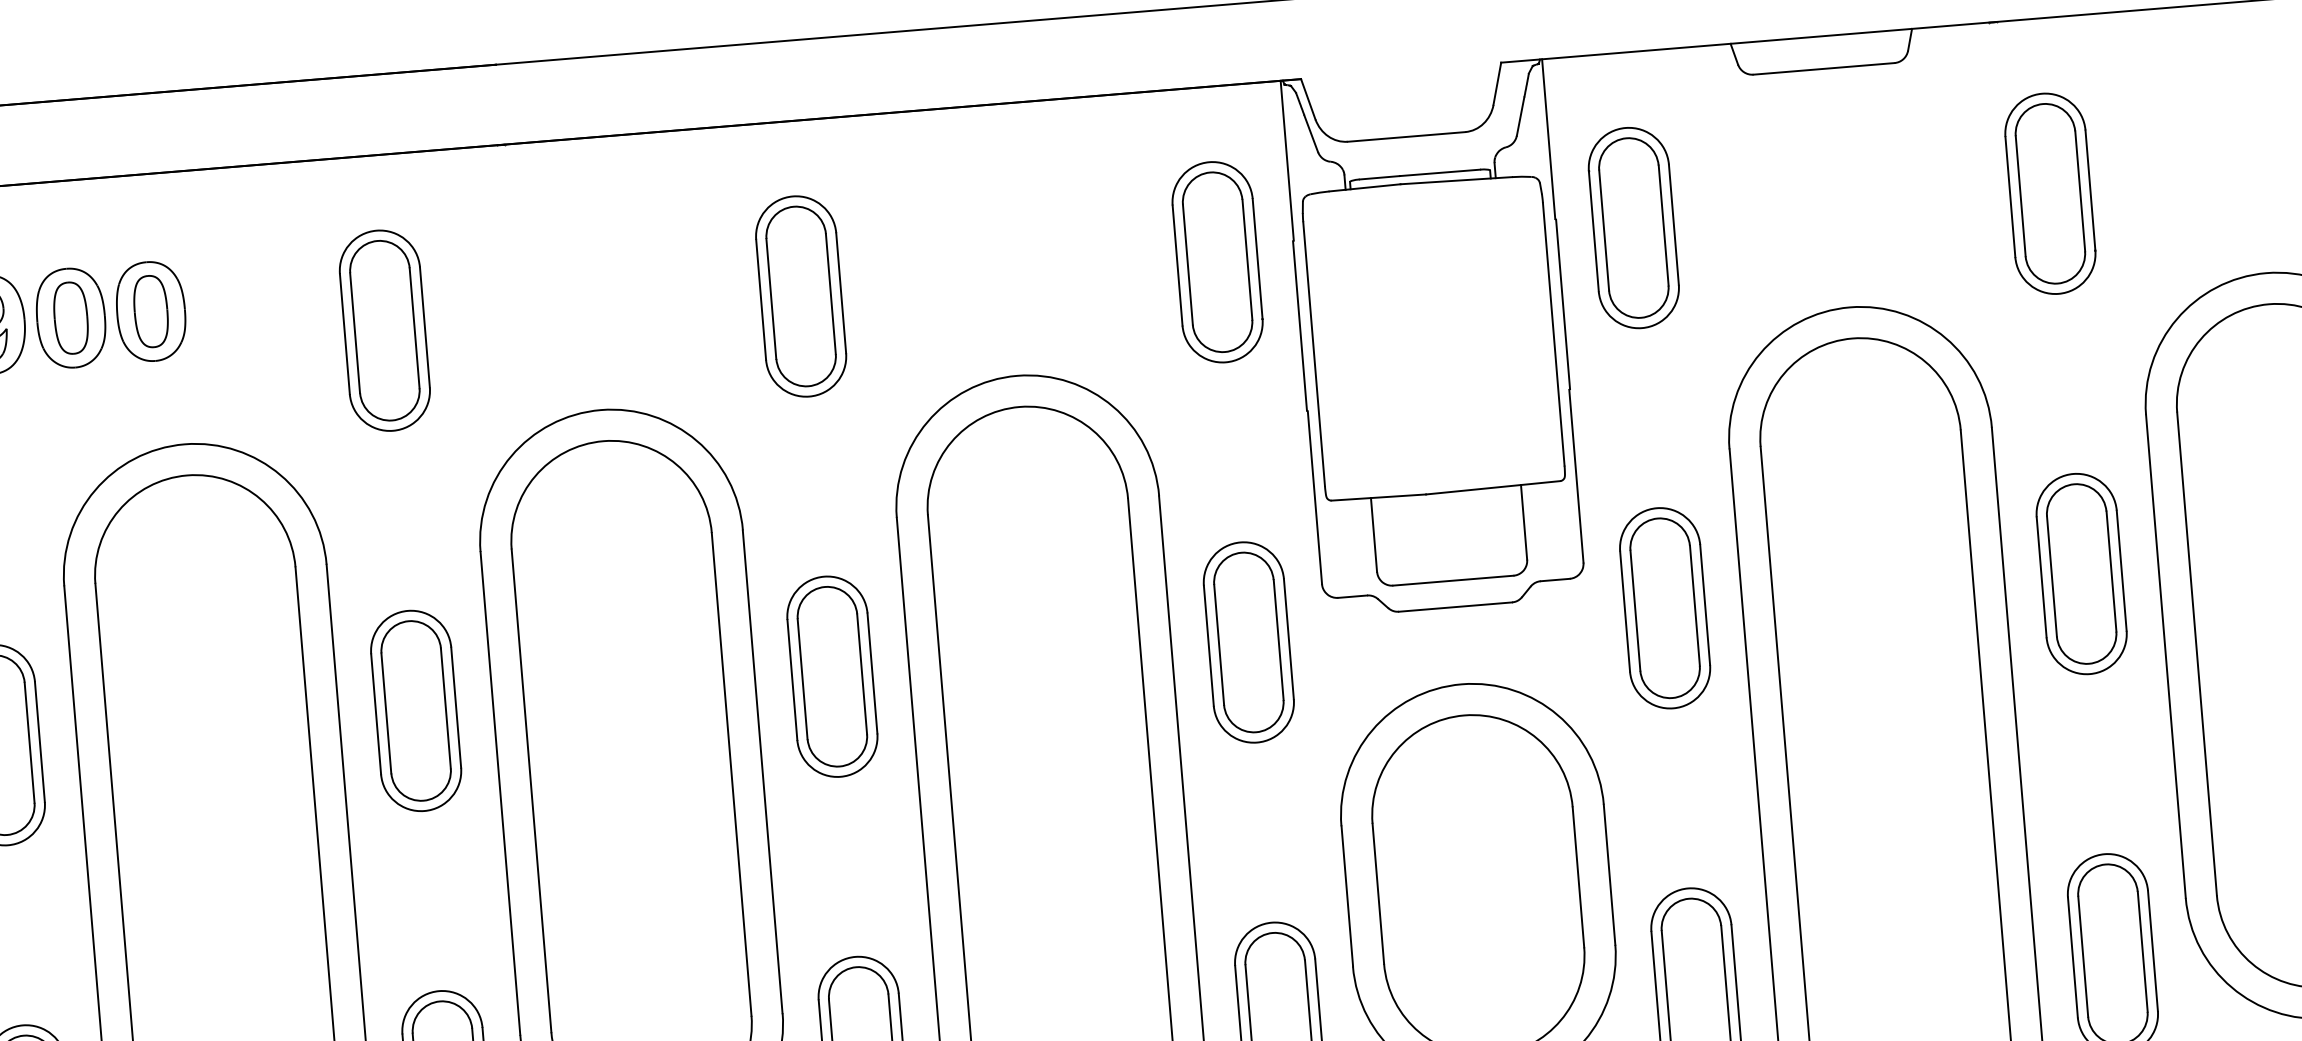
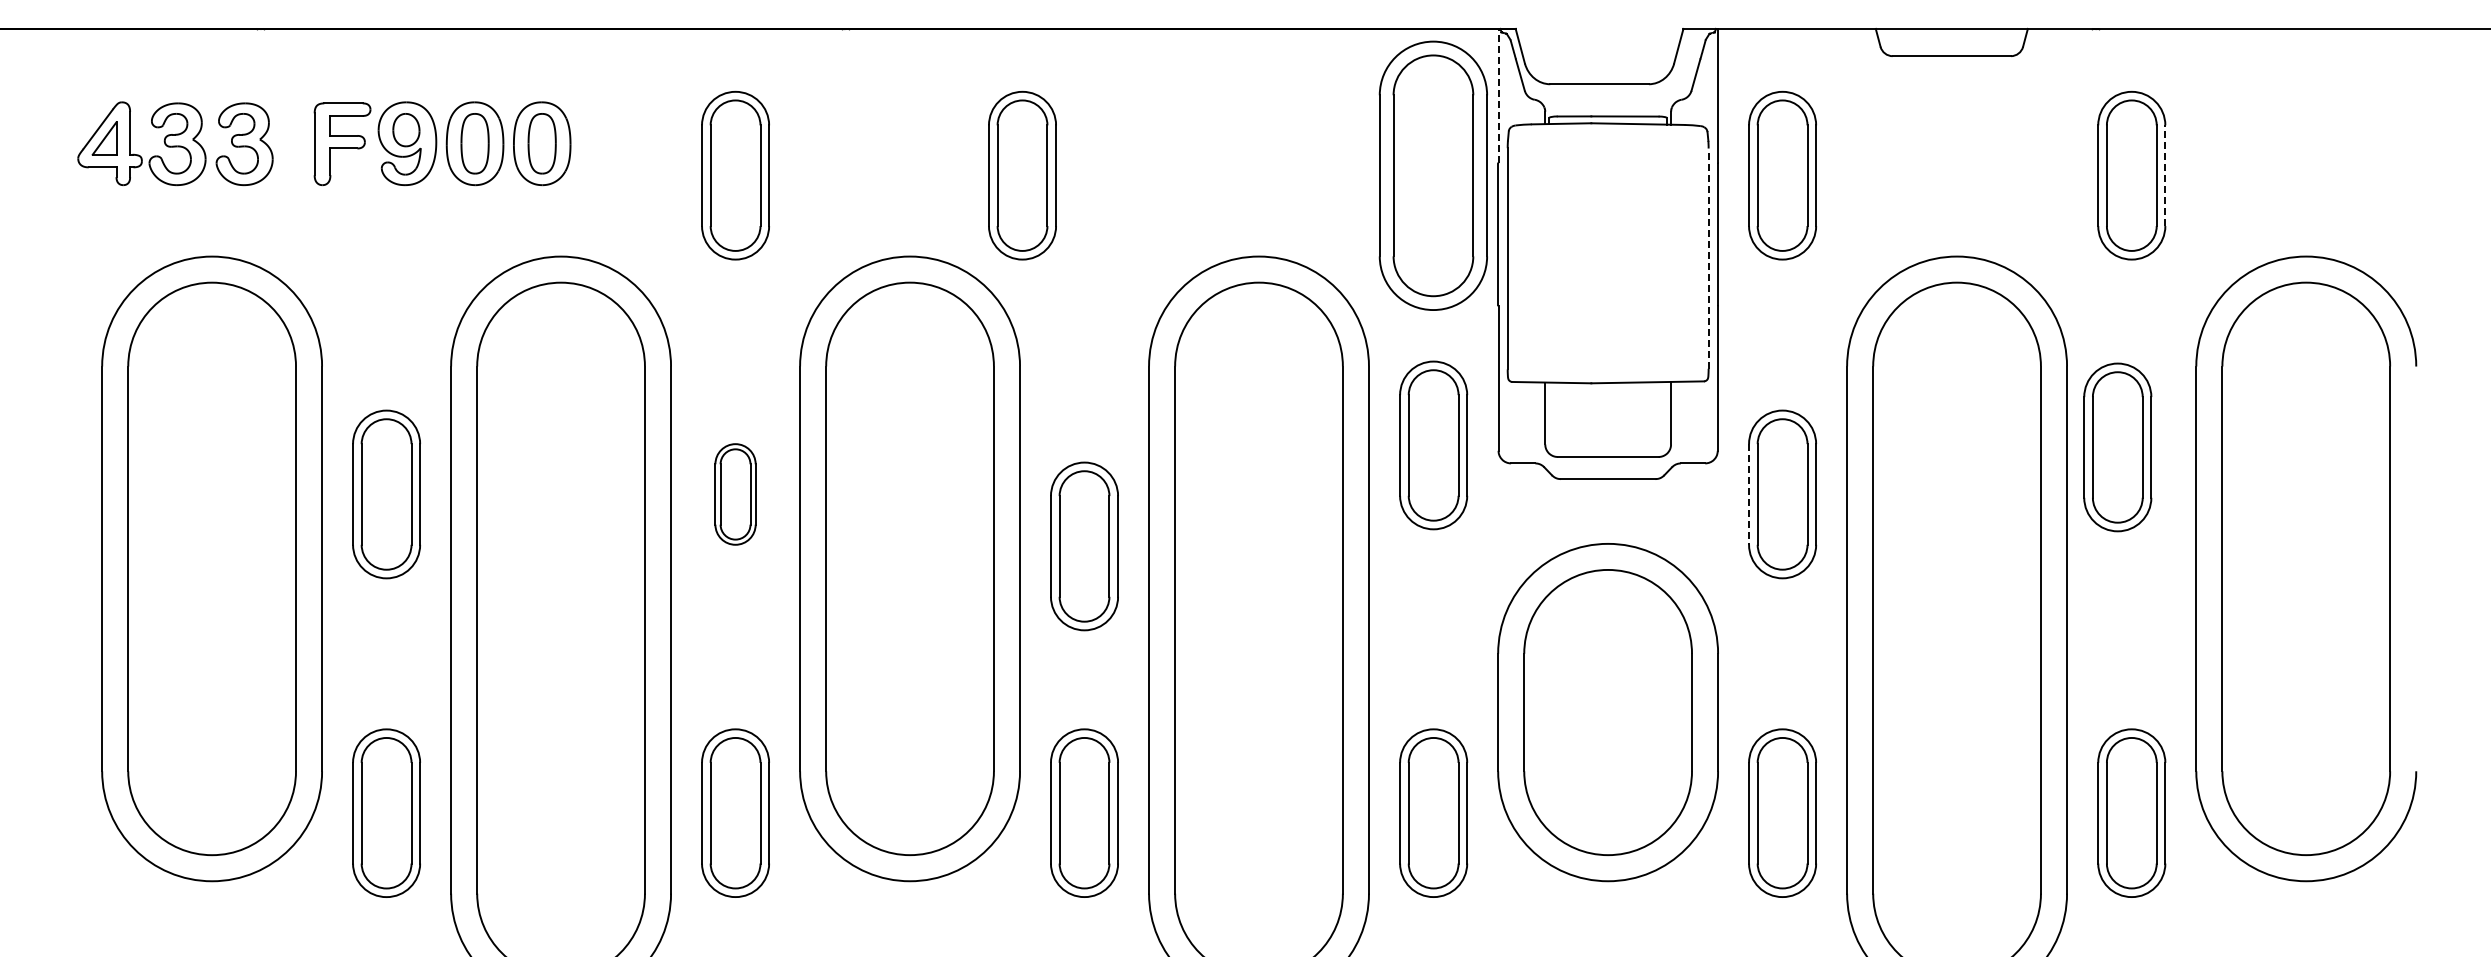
line: (1287, 160) -> (1498, 95), solid -> dashed
line: (2090, 190) -> (2165, 175), solid -> dashed
part: (1217, 262) -> (1433, 175), size x1.6
part: (801, 296) -> (1022, 175), moved
line: (1553, 334) -> (1708, 258), solid -> dashed
part: (2081, 574) -> (2117, 447), moved
line: (1625, 611) -> (1749, 494), solid -> dashed
part: (1248, 642) -> (1433, 445), moved
part: (832, 676) -> (1084, 546), moved
part: (416, 711) -> (735, 494), size x0.6

